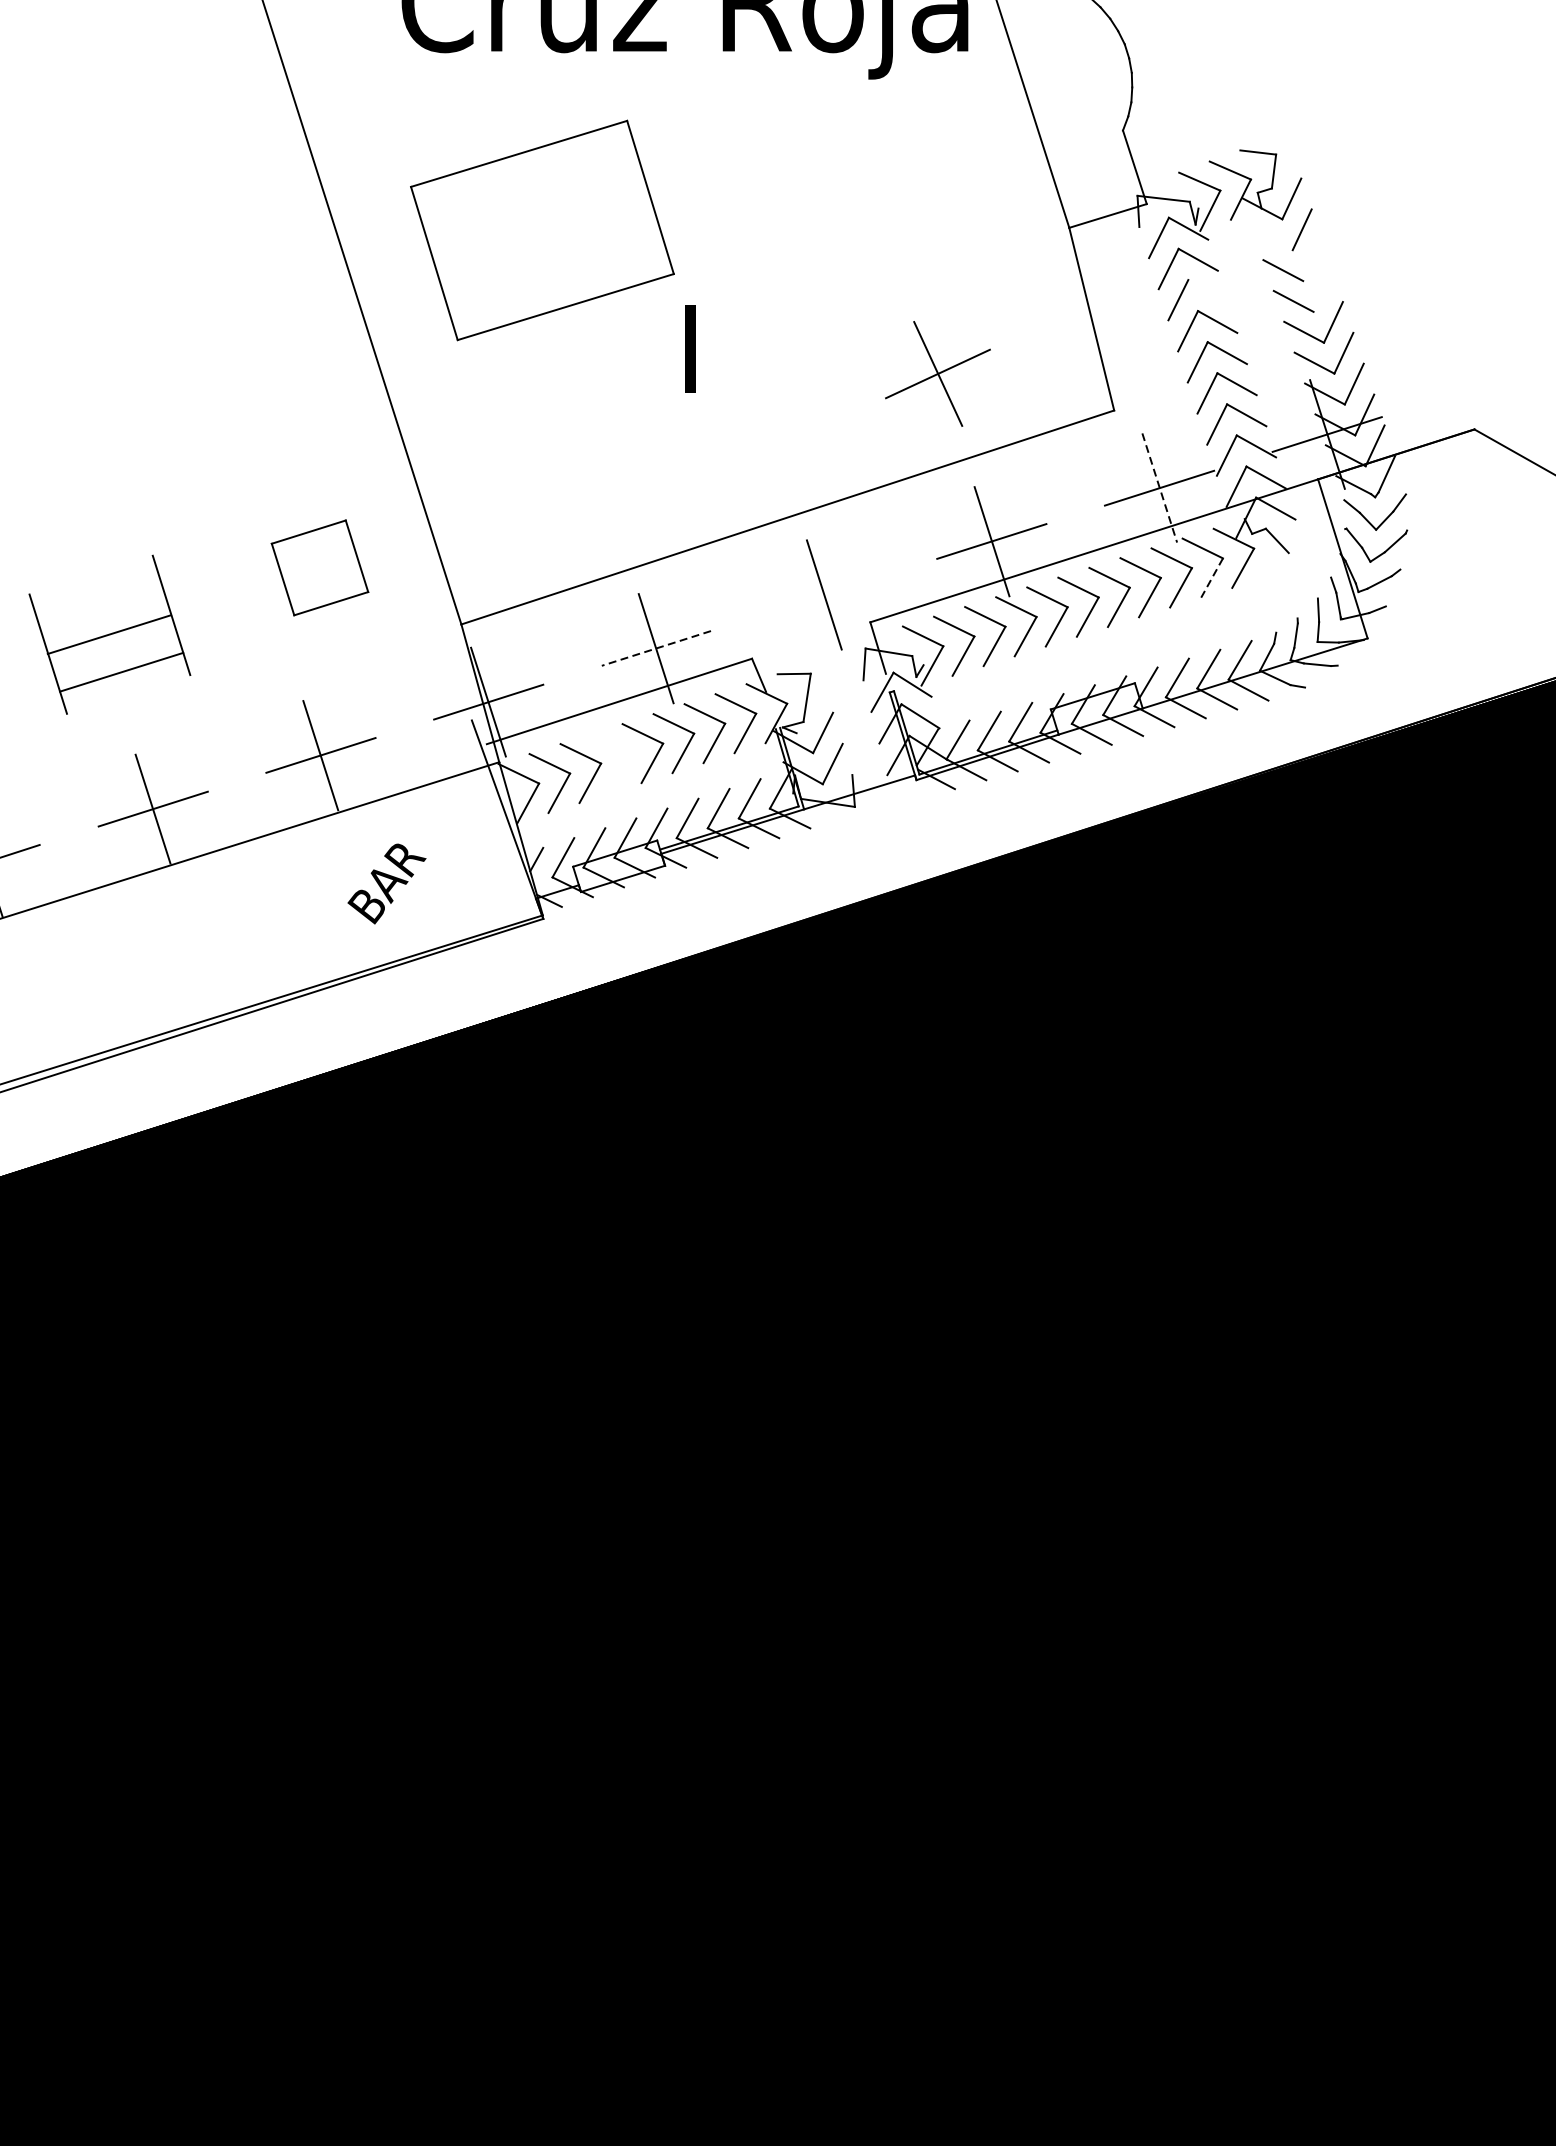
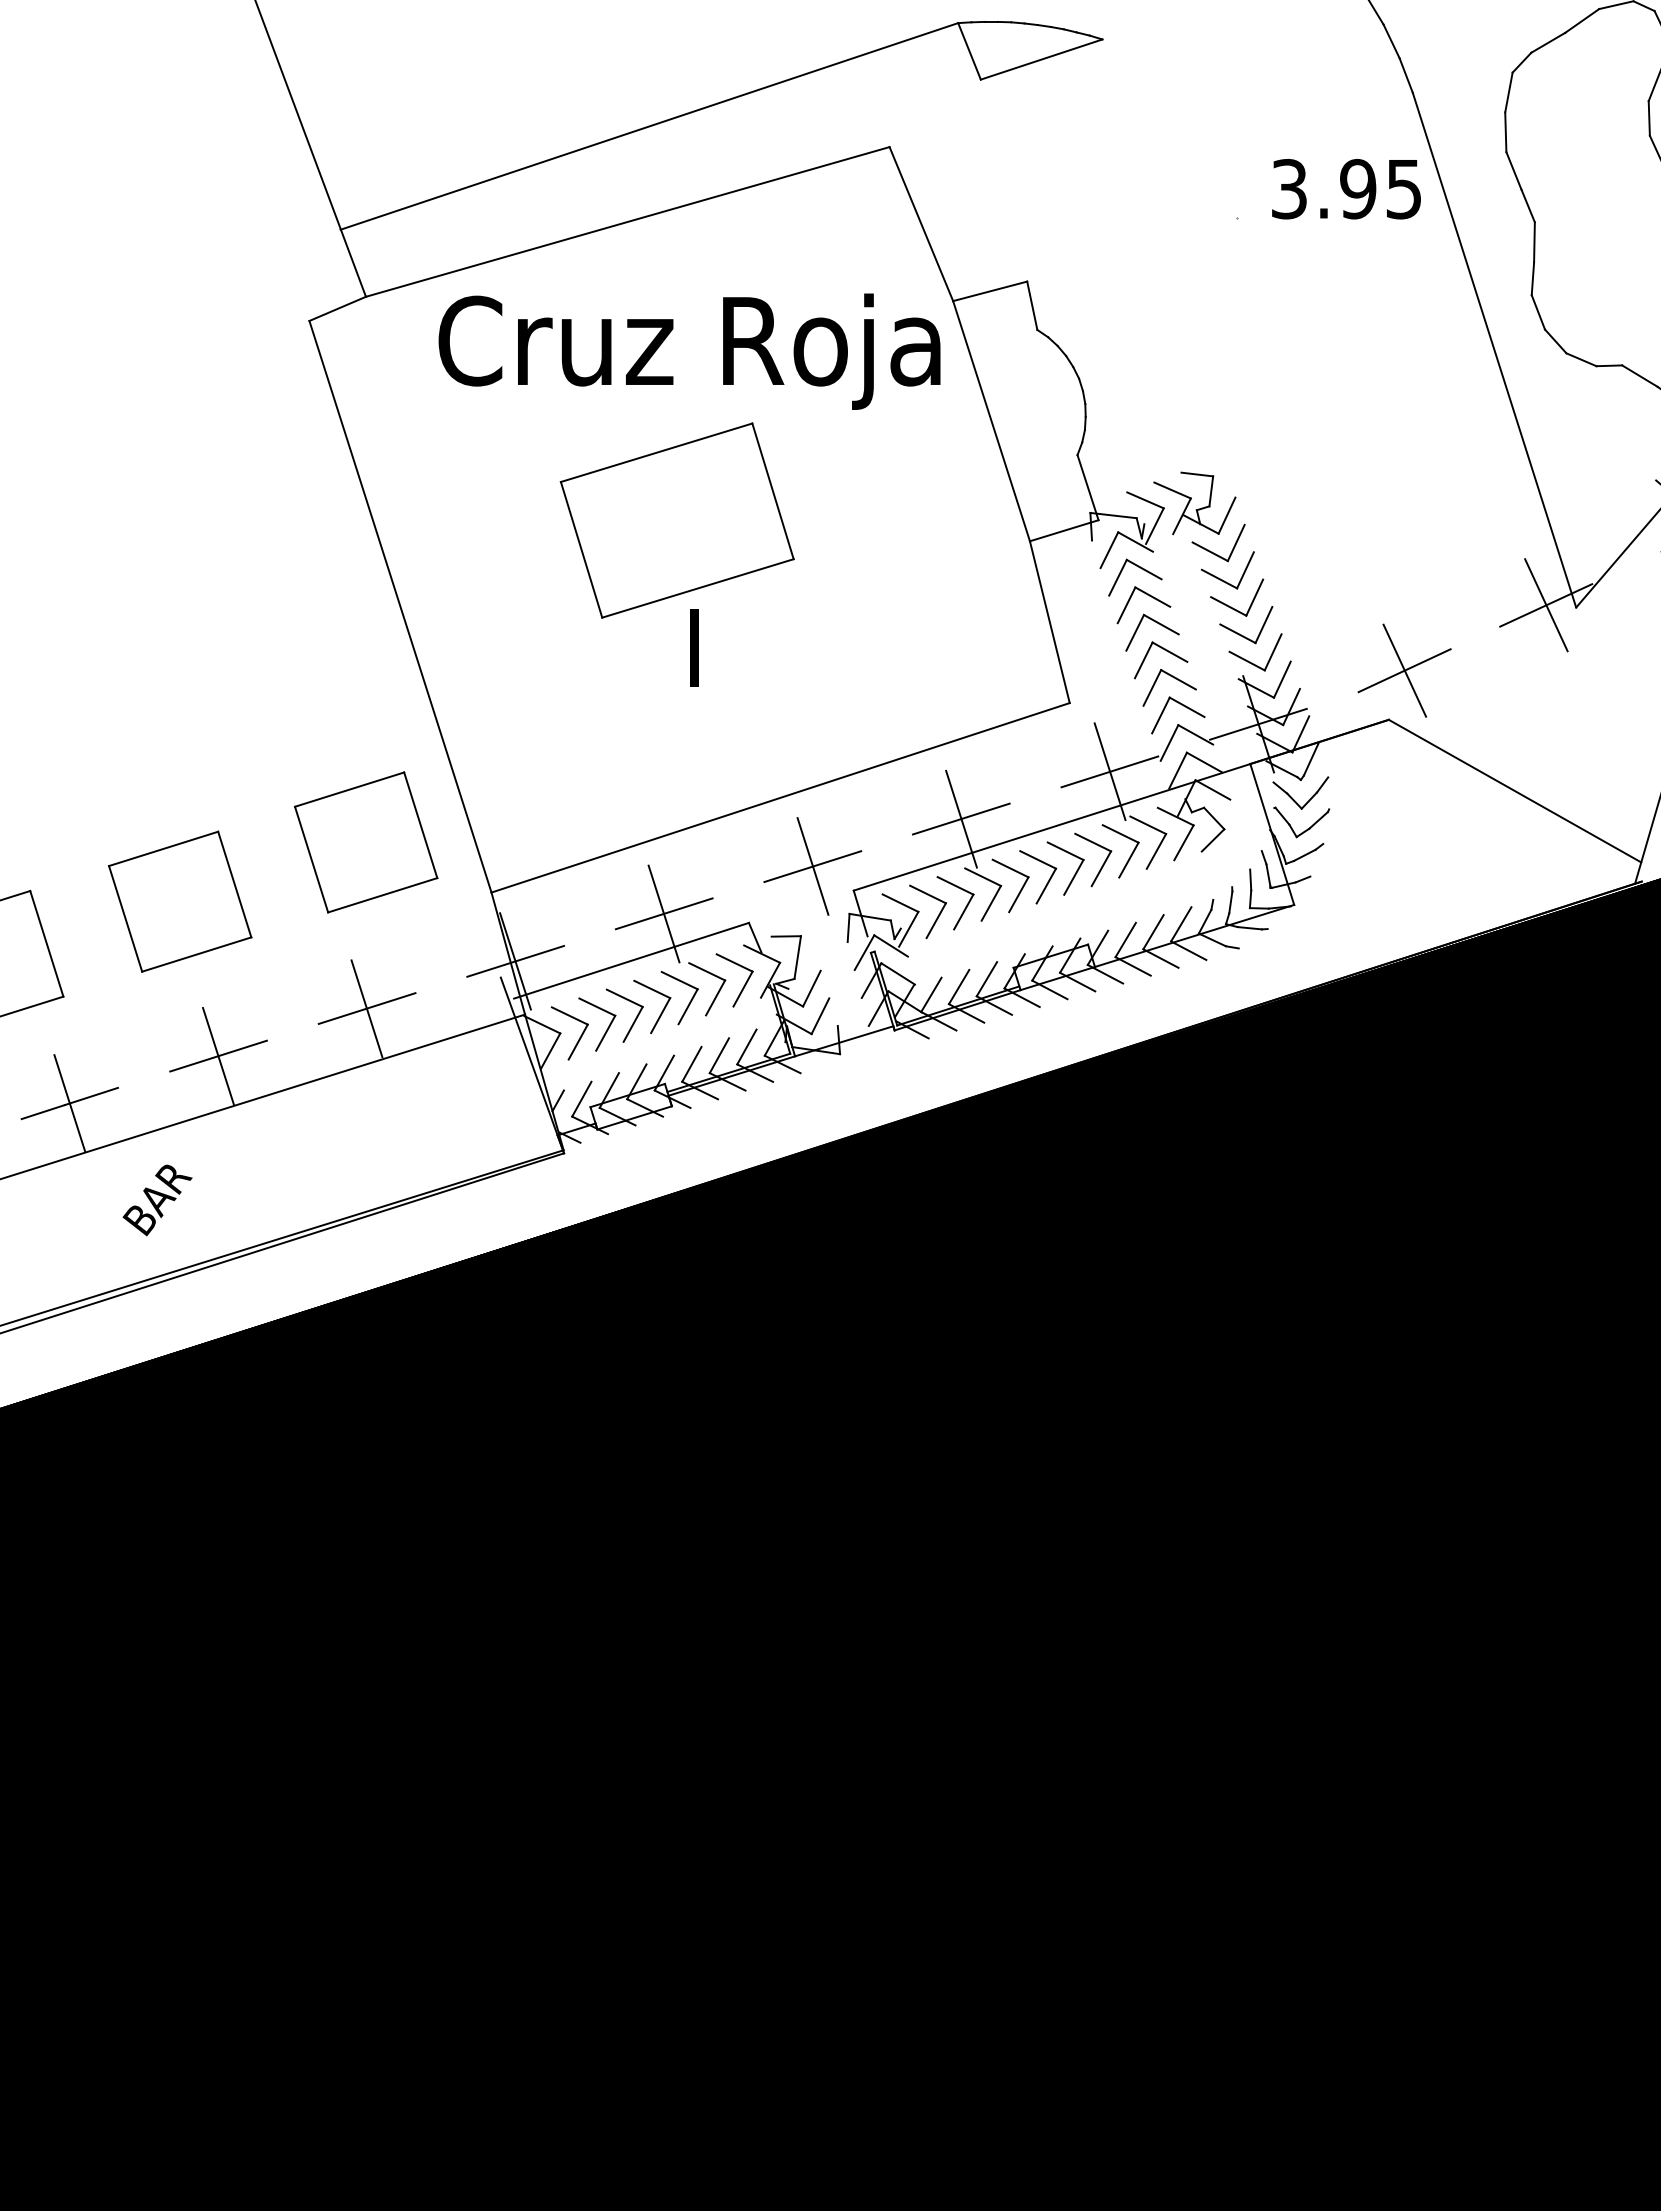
part: (541, 230) -> (676, 520), moved
line: (1272, 239) -> (1209, 551), added
line: (1312, 260) -> (1245, 570), added
line: (1207, 290) -> (1152, 596), added
line: (1322, 291) -> (1254, 597), added
part: (937, 373) -> (1404, 670), moved
line: (1160, 487) -> (1110, 771), dashed -> solid
line: (1275, 565) -> (1212, 840), added
part: (320, 567) -> (366, 842), size x1.67
line: (1212, 578) -> (1156, 851), dashed -> solid
line: (823, 595) -> (812, 866), added
line: (109, 634) -> (196, 954), moved
line: (656, 648) -> (664, 913), dashed -> solid
line: (121, 671) -> (163, 848), moved
part: (622, 767) -> (634, 1019), added
text: (386, 884) -> (157, 1200), moved

